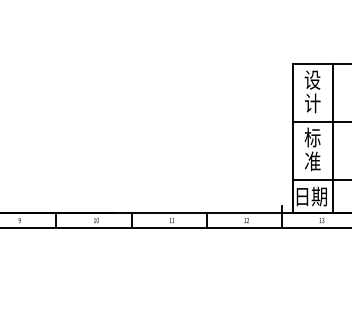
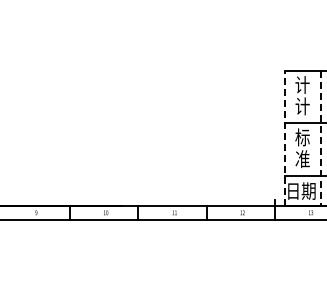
text: (312, 79) -> (302, 84), 设 -> 计
line: (292, 138) -> (284, 138), solid -> dashed
line: (333, 138) -> (321, 138), solid -> dashed

